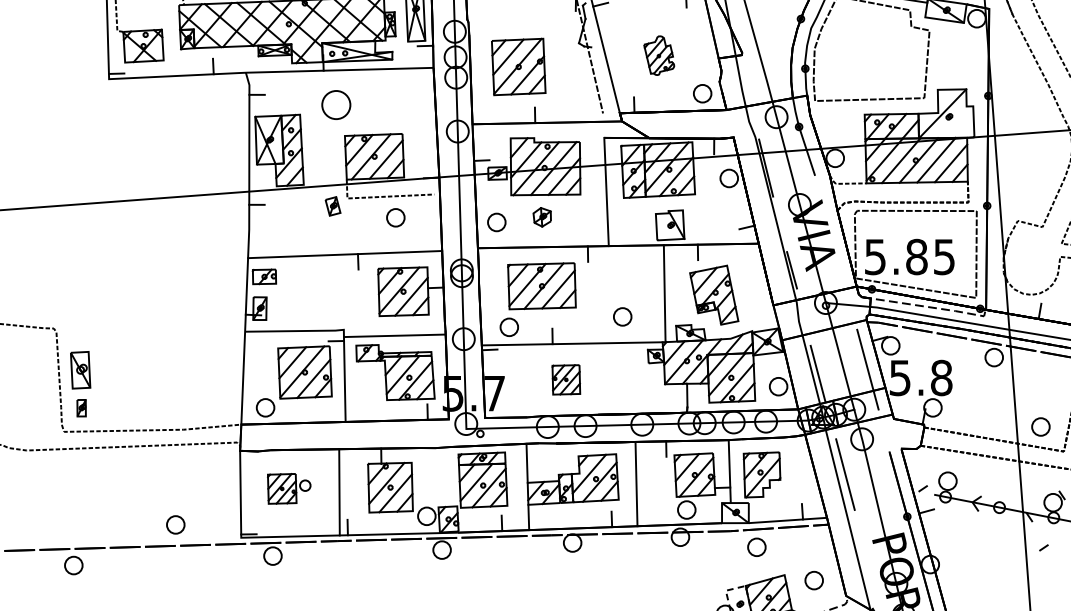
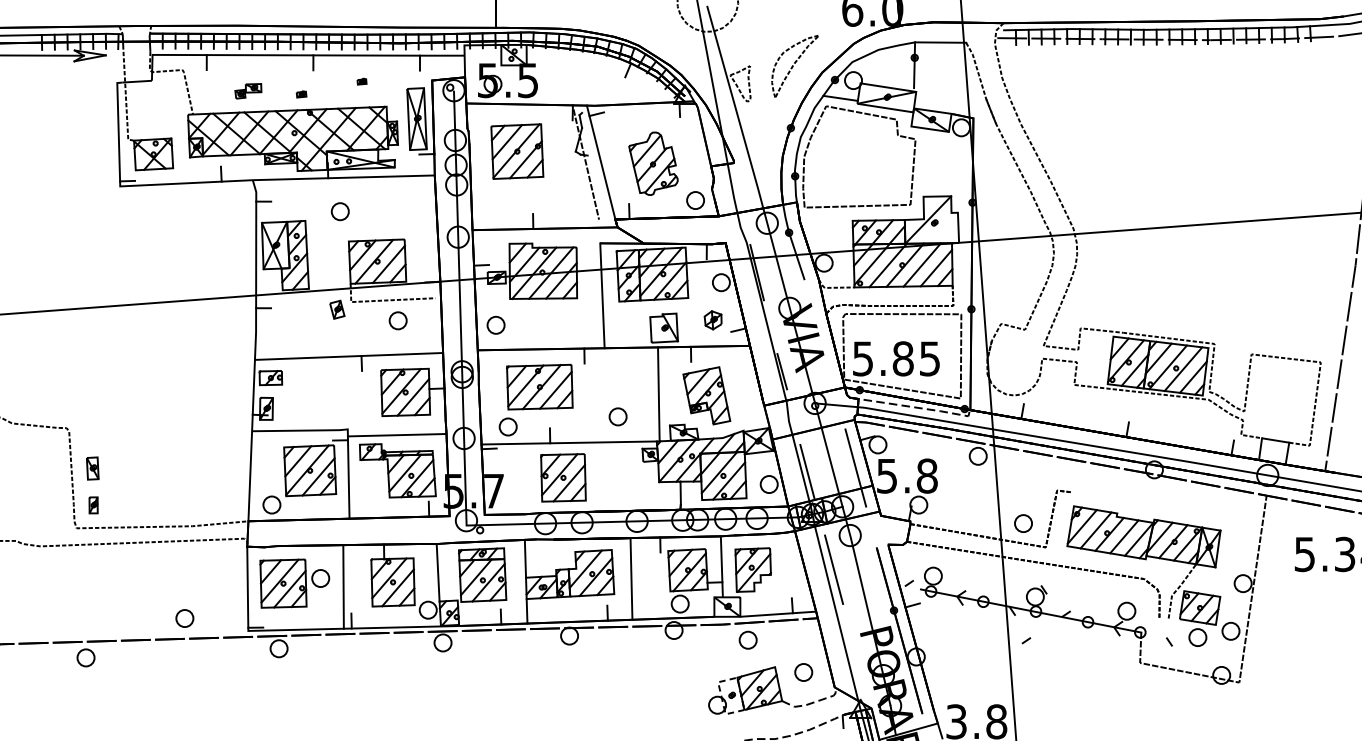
part: (659, 55) -> (653, 163), size x1.67
part: (518, 66) -> (517, 151), moved
part: (335, 105) -> (339, 211), size x0.62
part: (541, 217) -> (712, 320), moved
part: (80, 370) -> (92, 468), size x0.62
part: (566, 379) -> (563, 477), size x1.67
line: (436, 477) -> (437, 572), added
part: (288, 488) -> (294, 583), size x1.67

